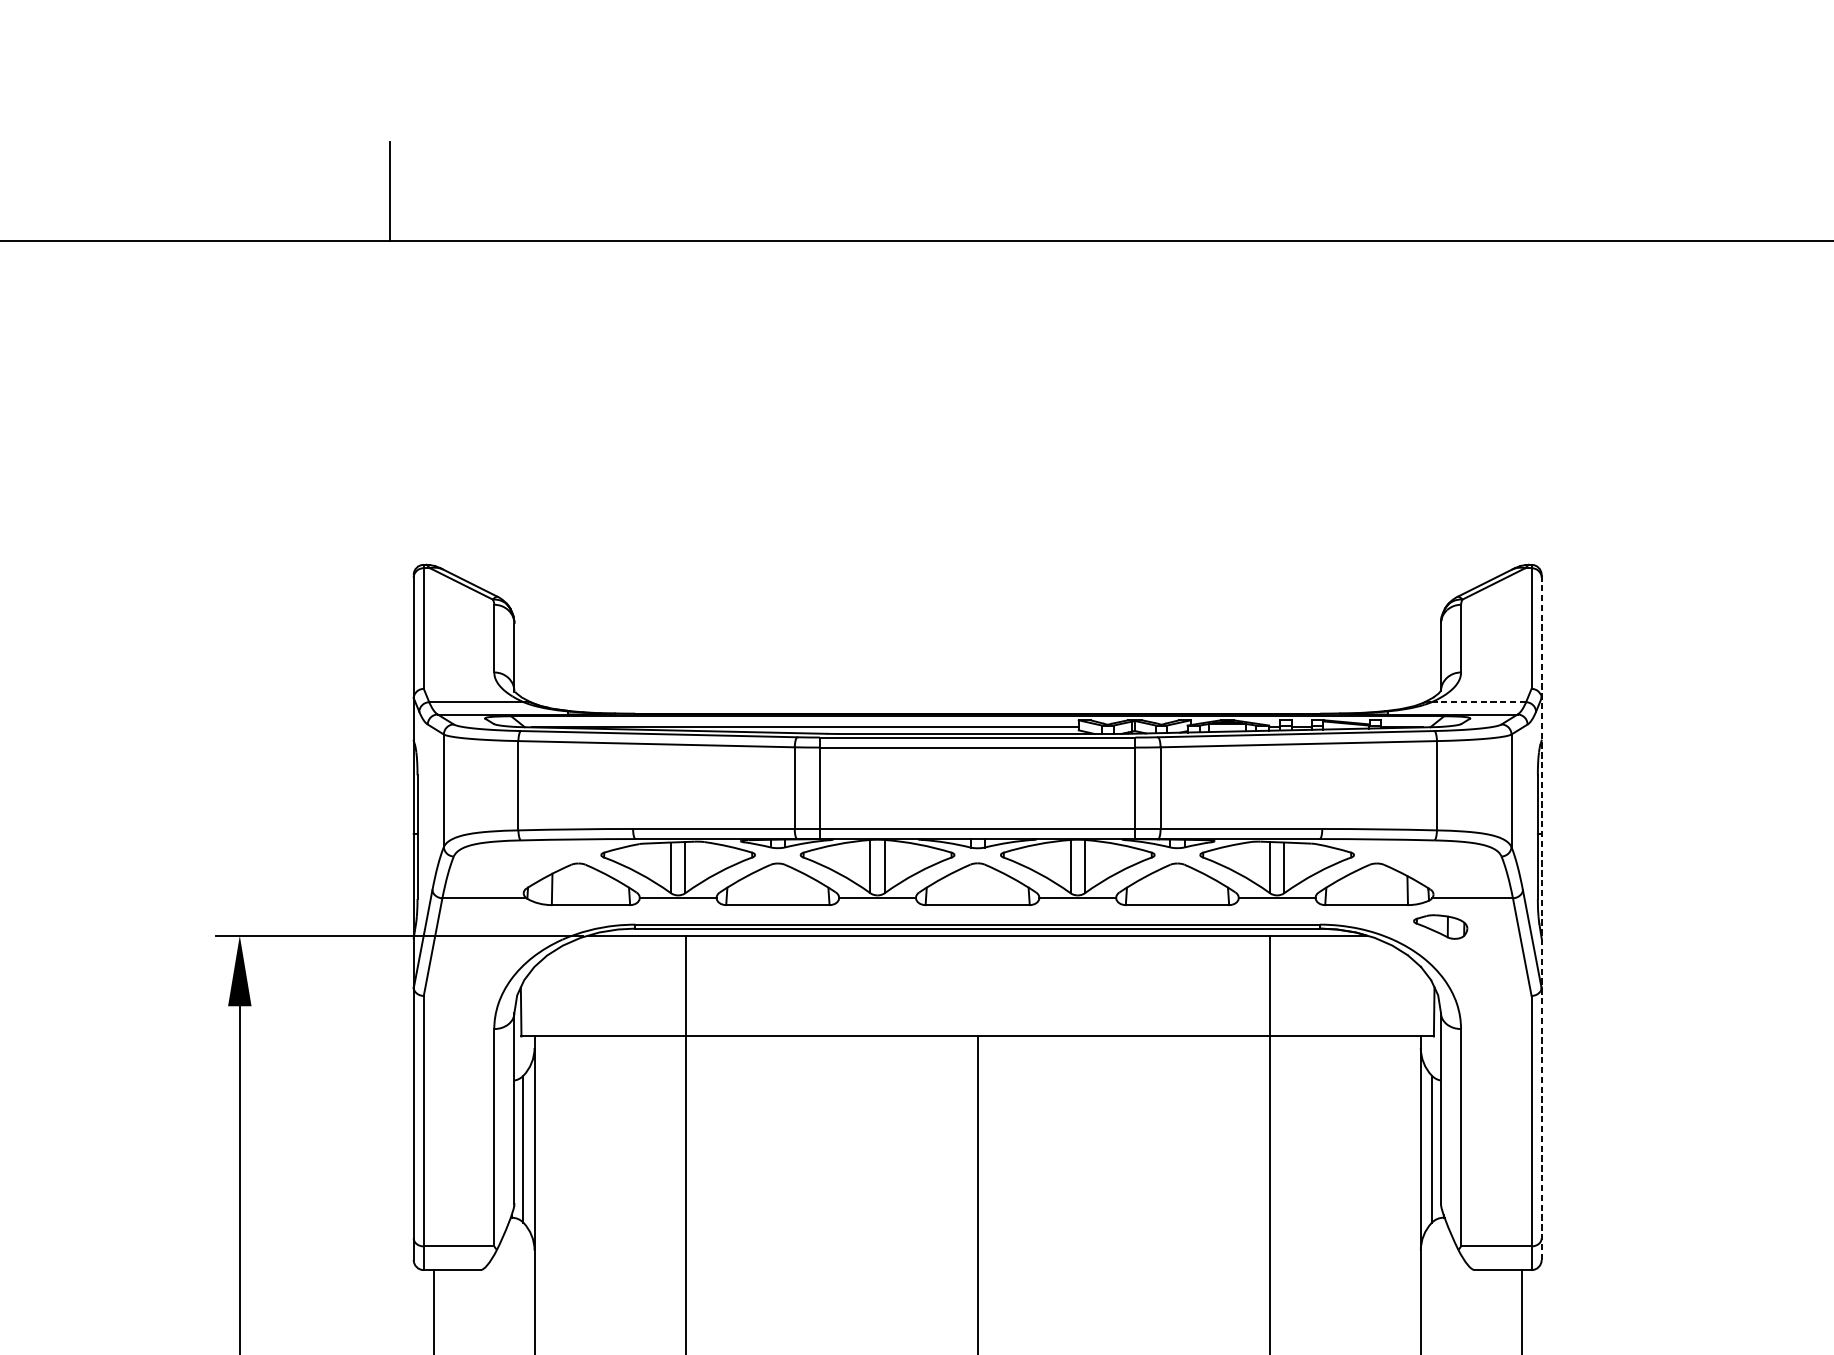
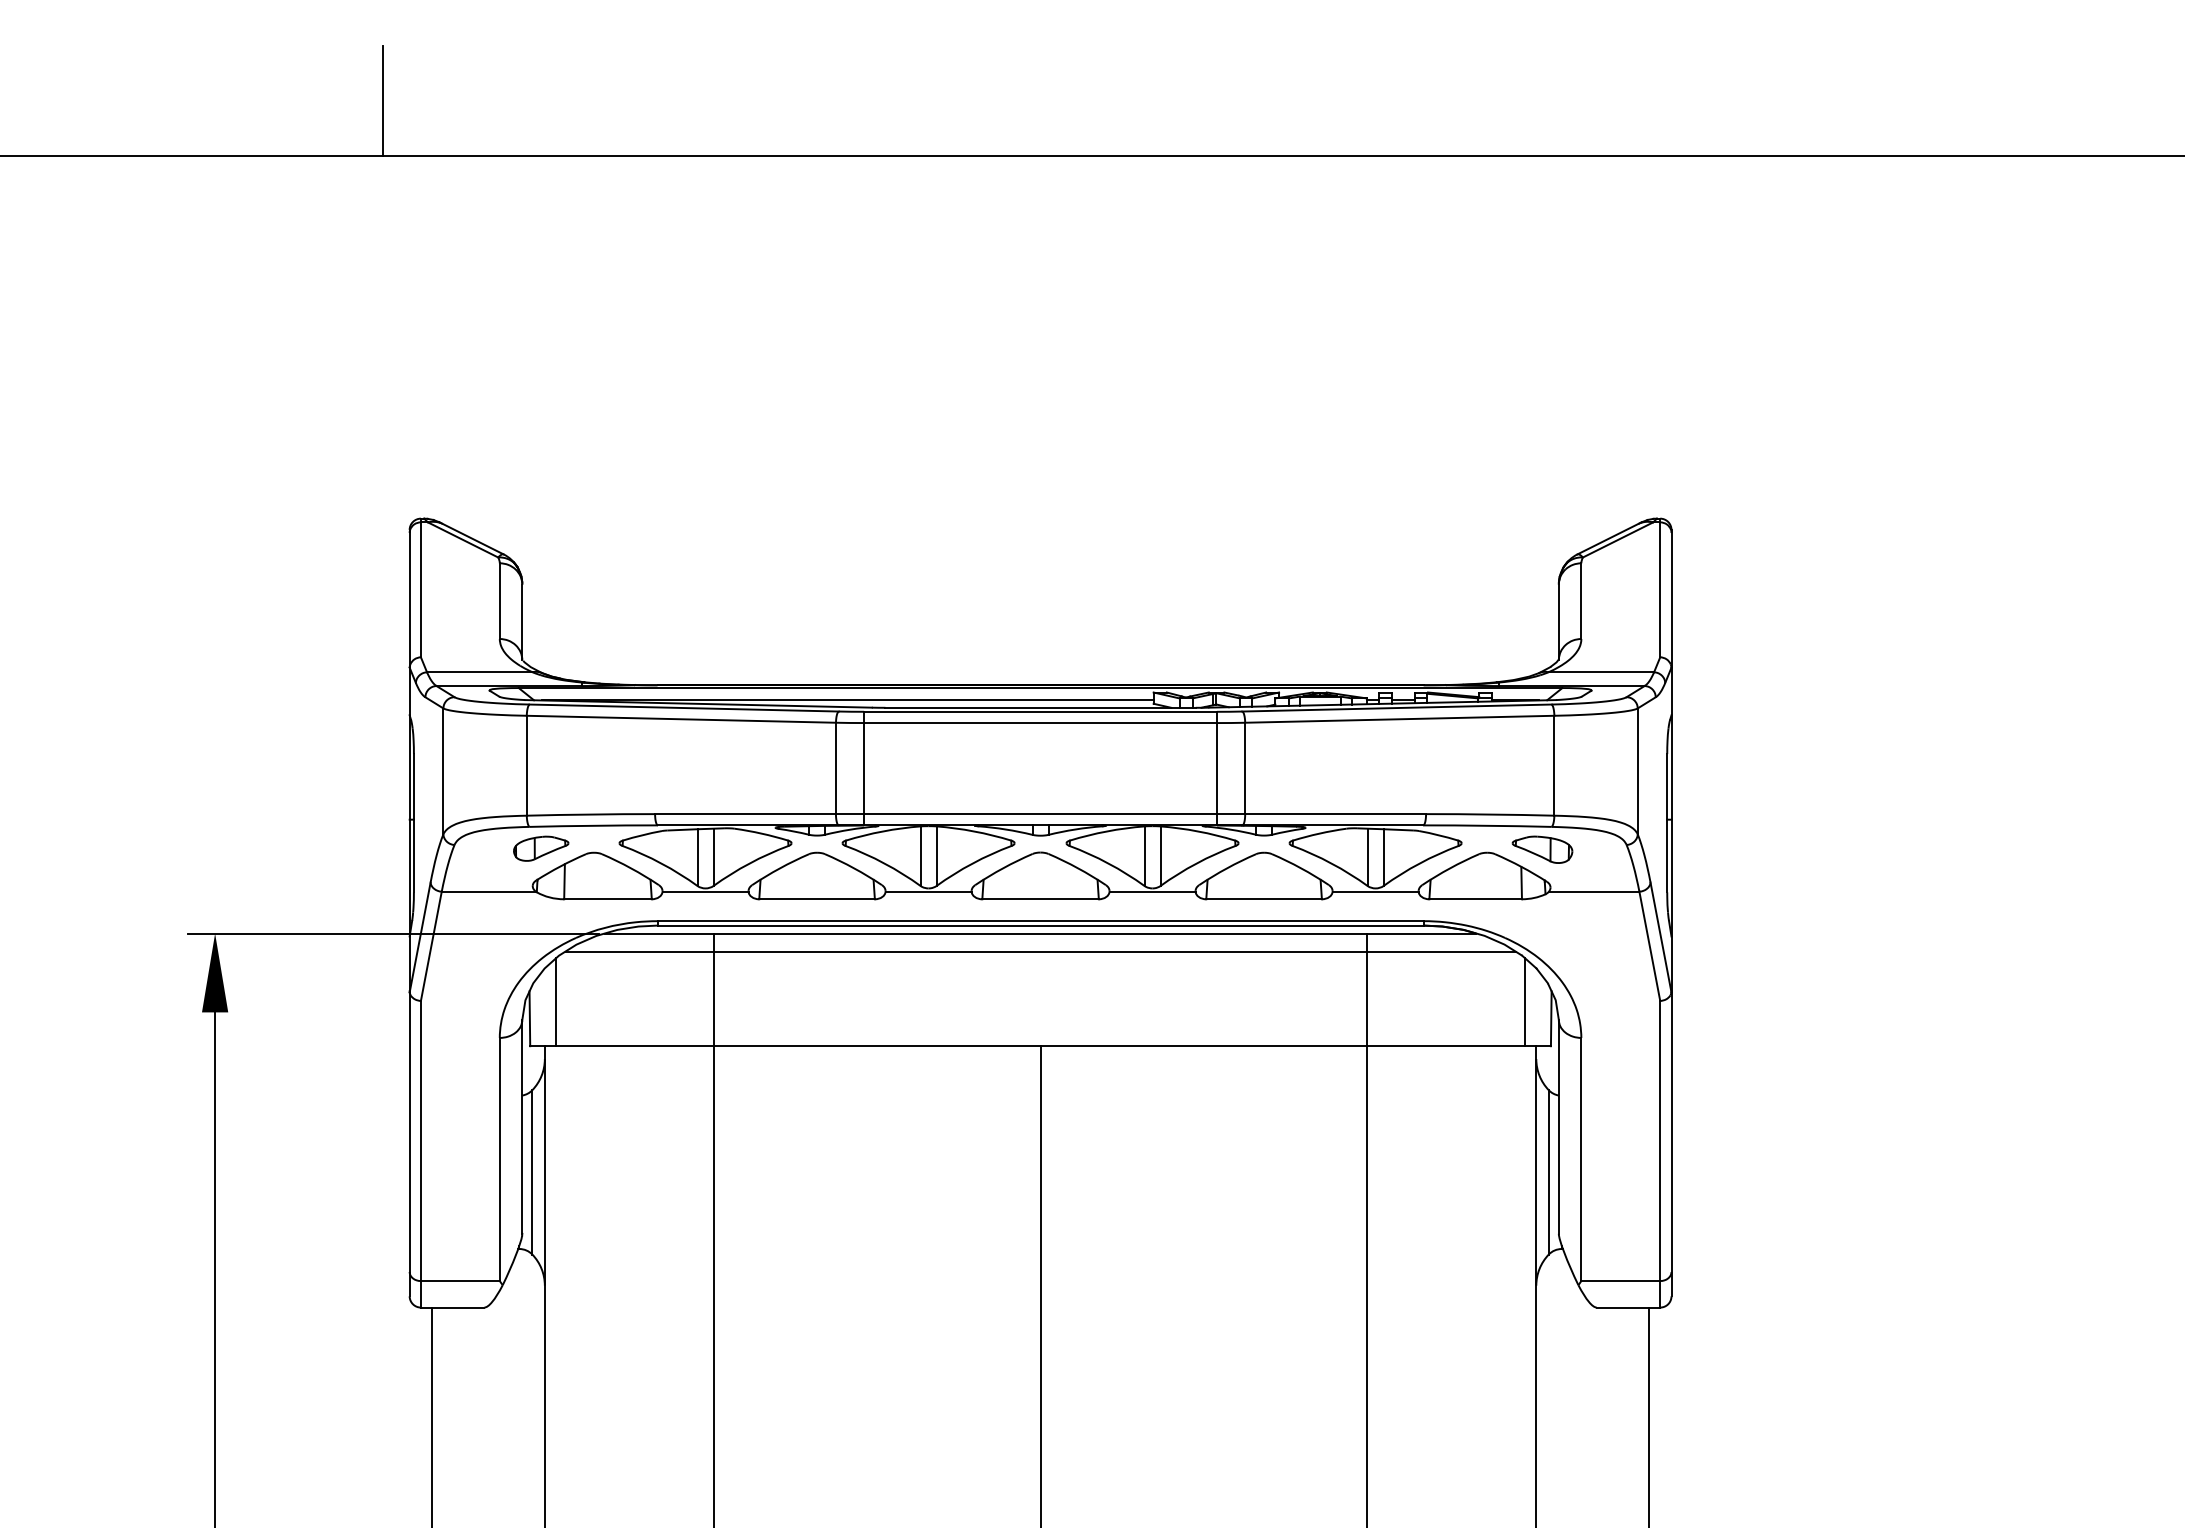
line: (1479, 702) -> (1601, 672), dashed -> solid
part: (531, 859) -> (541, 848), added
line: (1541, 916) -> (1671, 912), dashed -> solid
part: (1440, 926) -> (1542, 849), moved
line: (977, 951) -> (1040, 951), added
line: (544, 997) -> (556, 1002), added
line: (1411, 997) -> (1525, 1002), added

